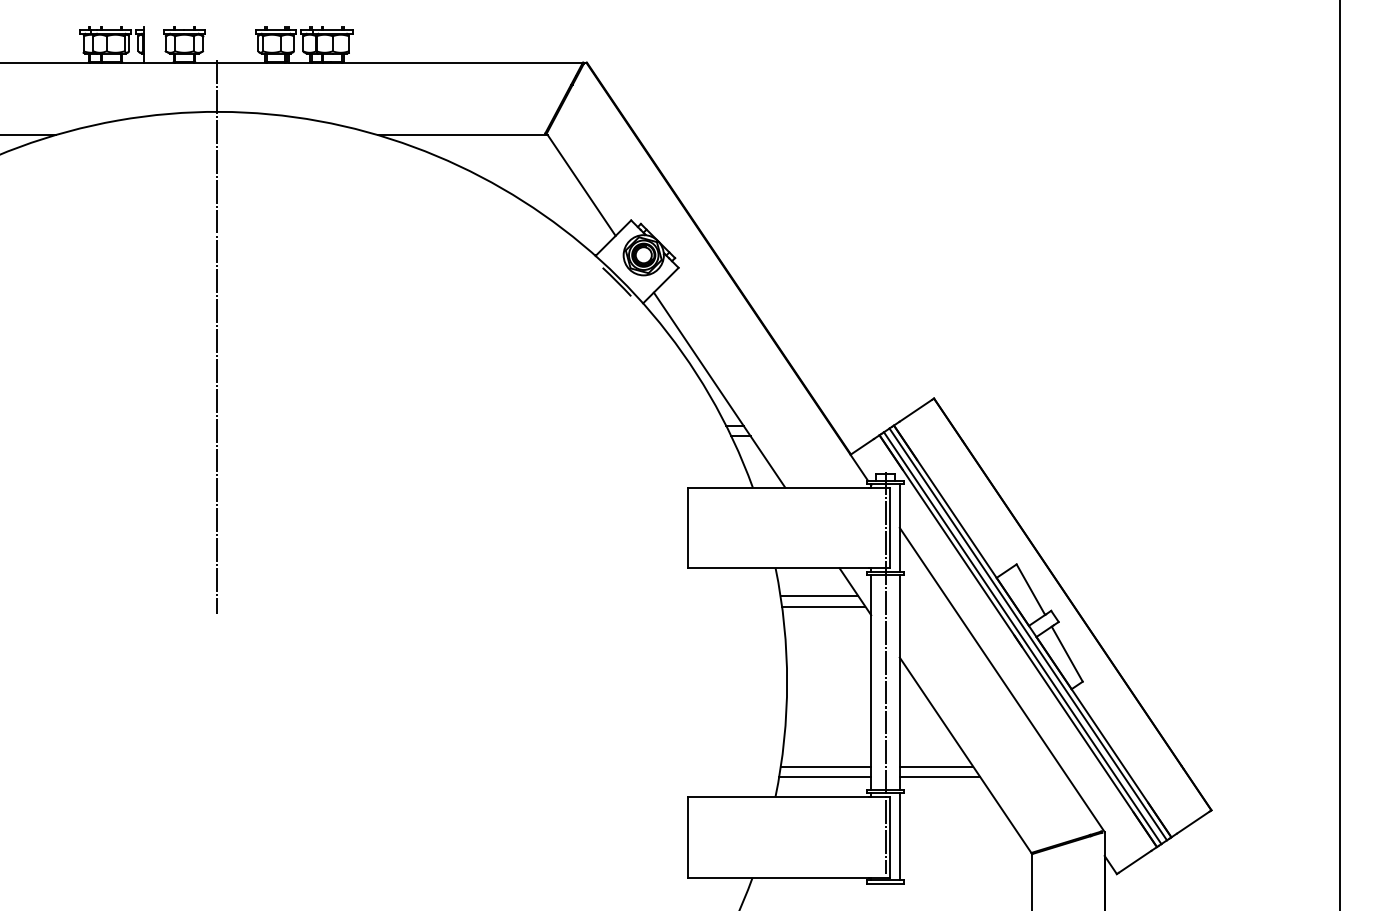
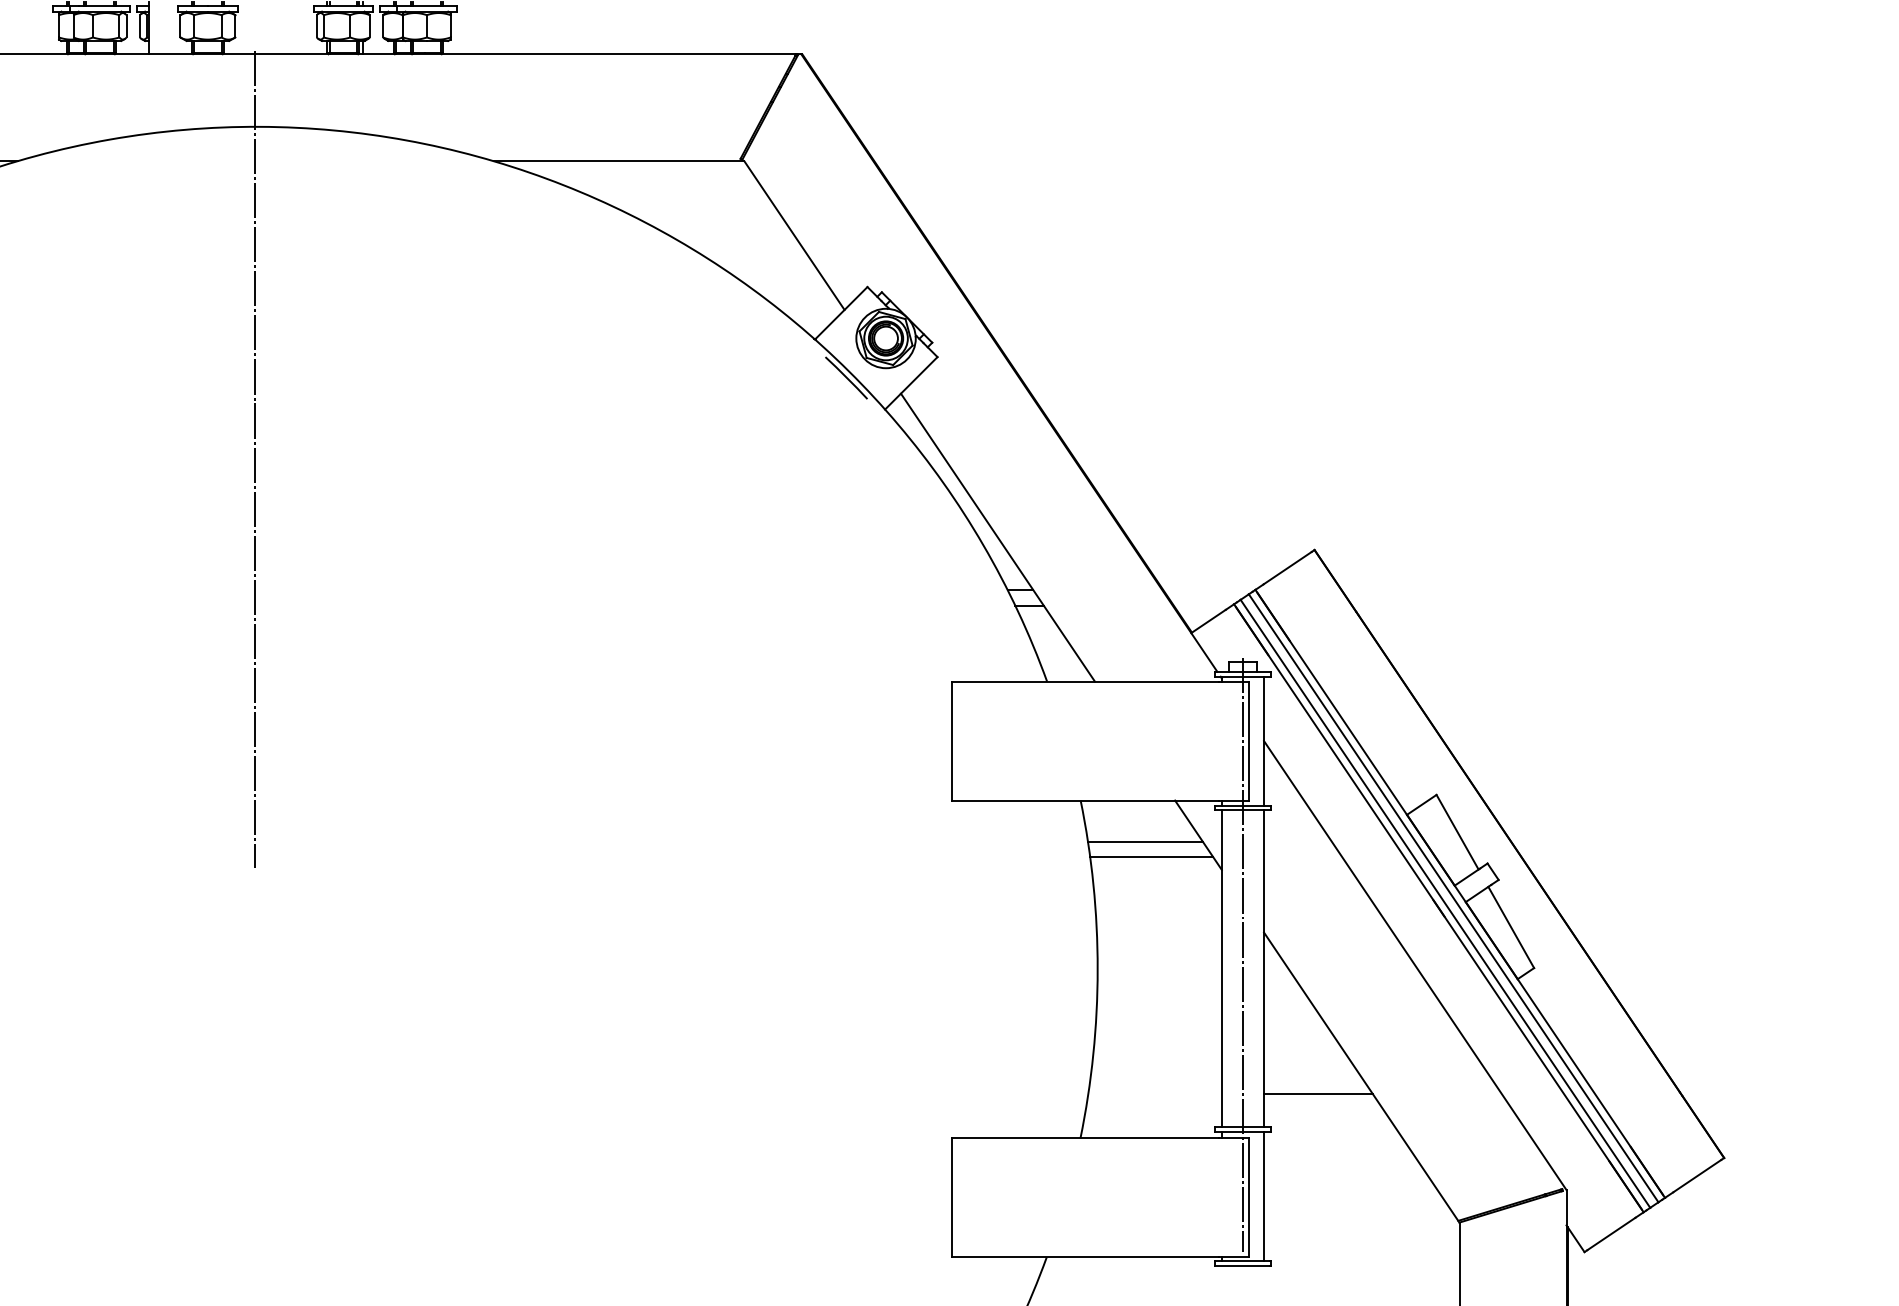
line: (825, 766) -> (1154, 1093), removed
line: (825, 777) -> (1154, 1109), removed
line: (939, 777) -> (1322, 1109), removed

